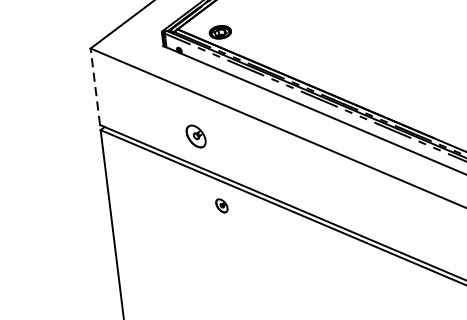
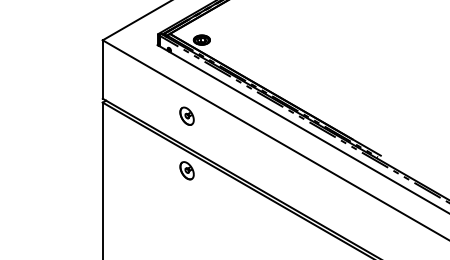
line: (94, 86) -> (102, 69), dashed -> solid
part: (195, 135) -> (186, 115), moved
part: (221, 205) -> (186, 170), size x1.67

